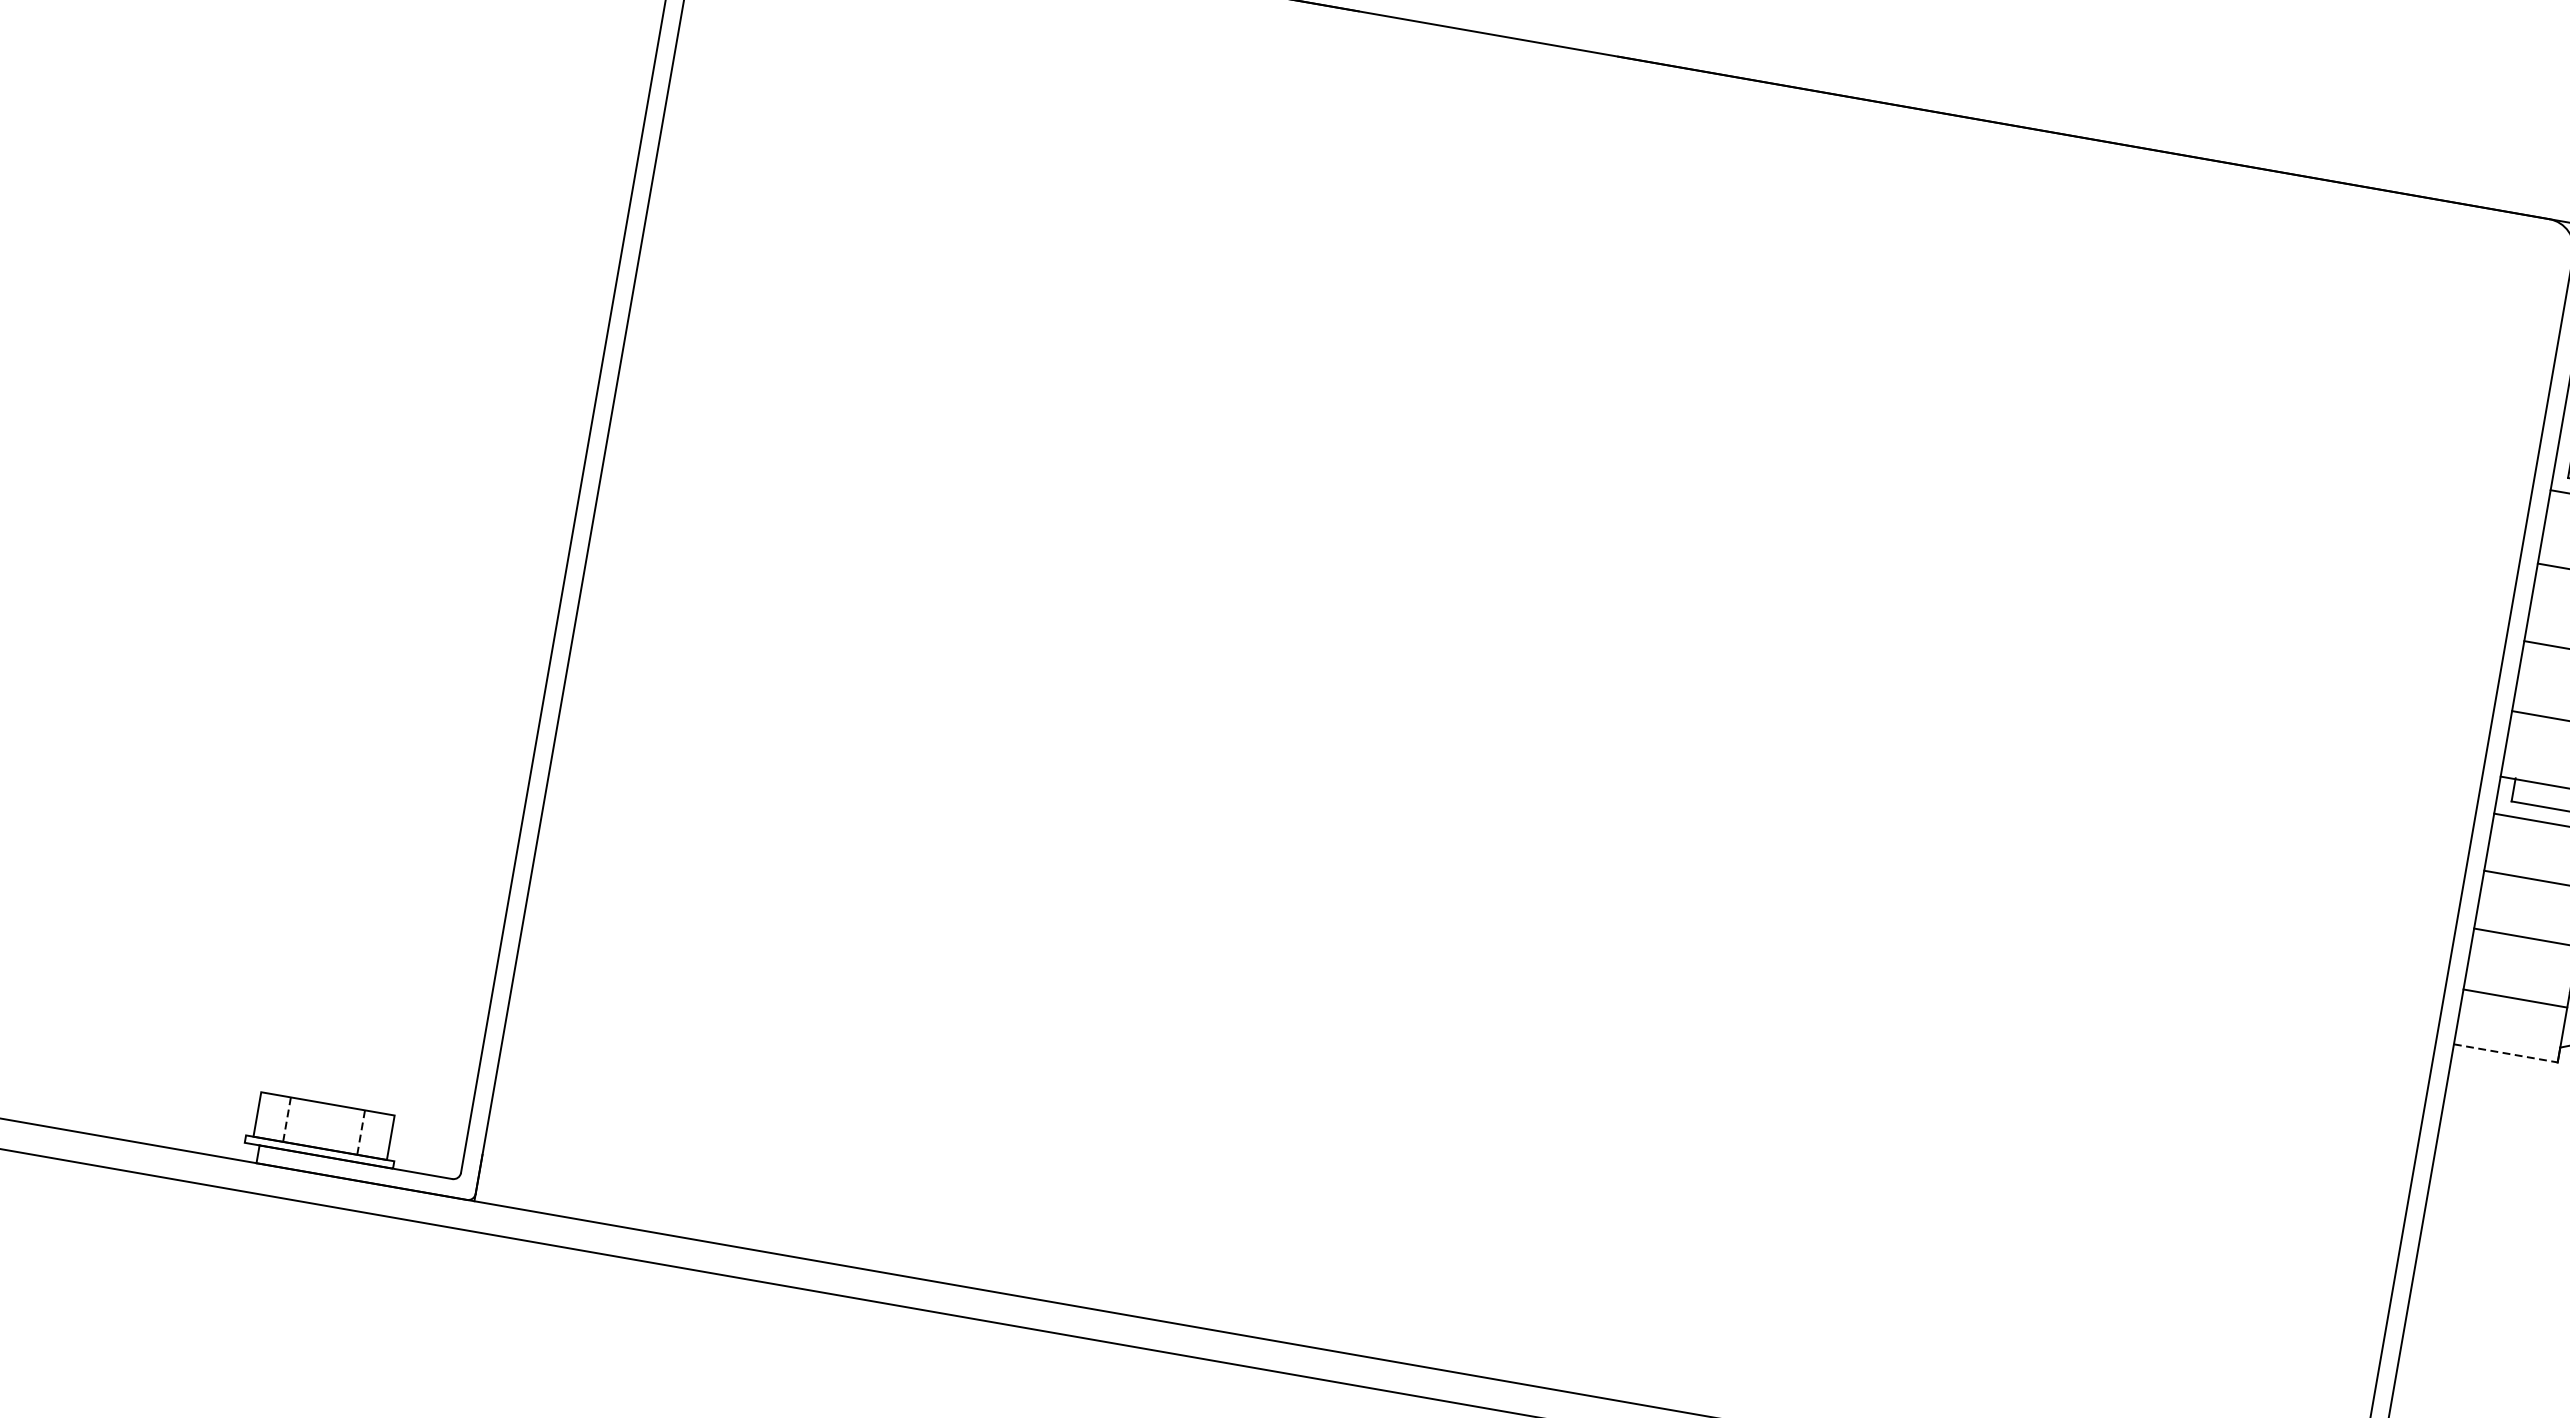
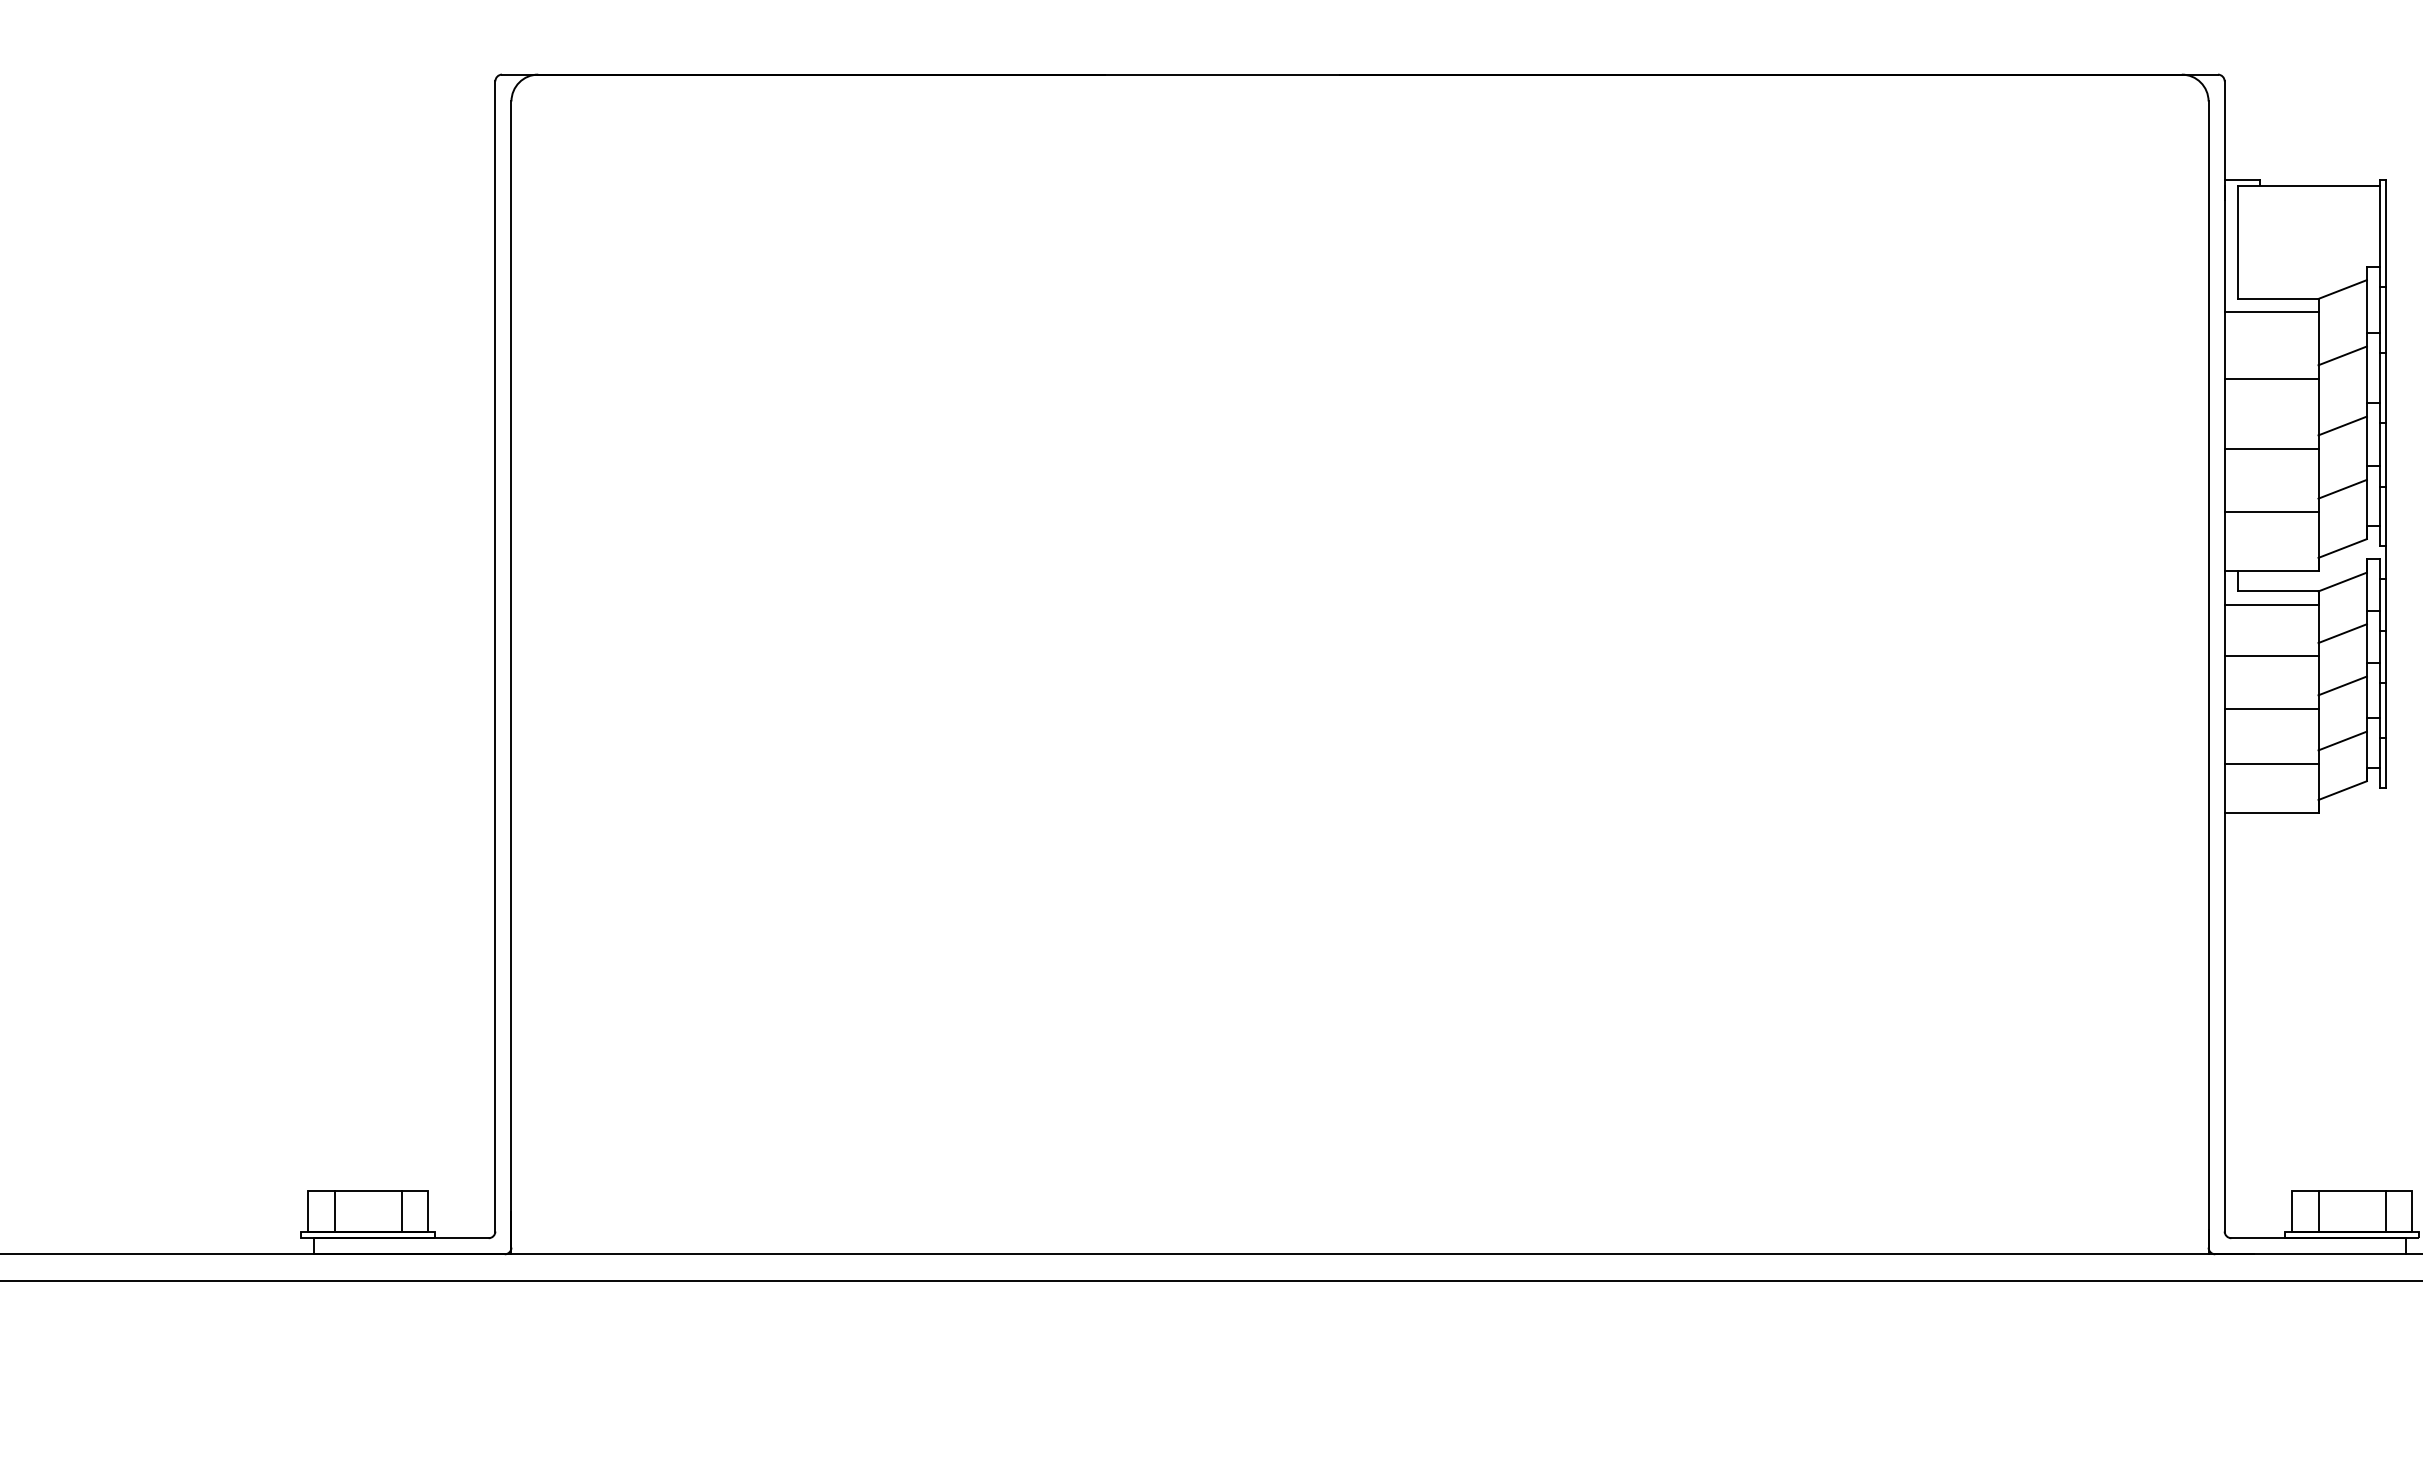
line: (2505, 1053) -> (2271, 813), dashed -> solid
line: (286, 1119) -> (334, 1211), dashed -> solid
line: (361, 1132) -> (401, 1211), dashed -> solid

